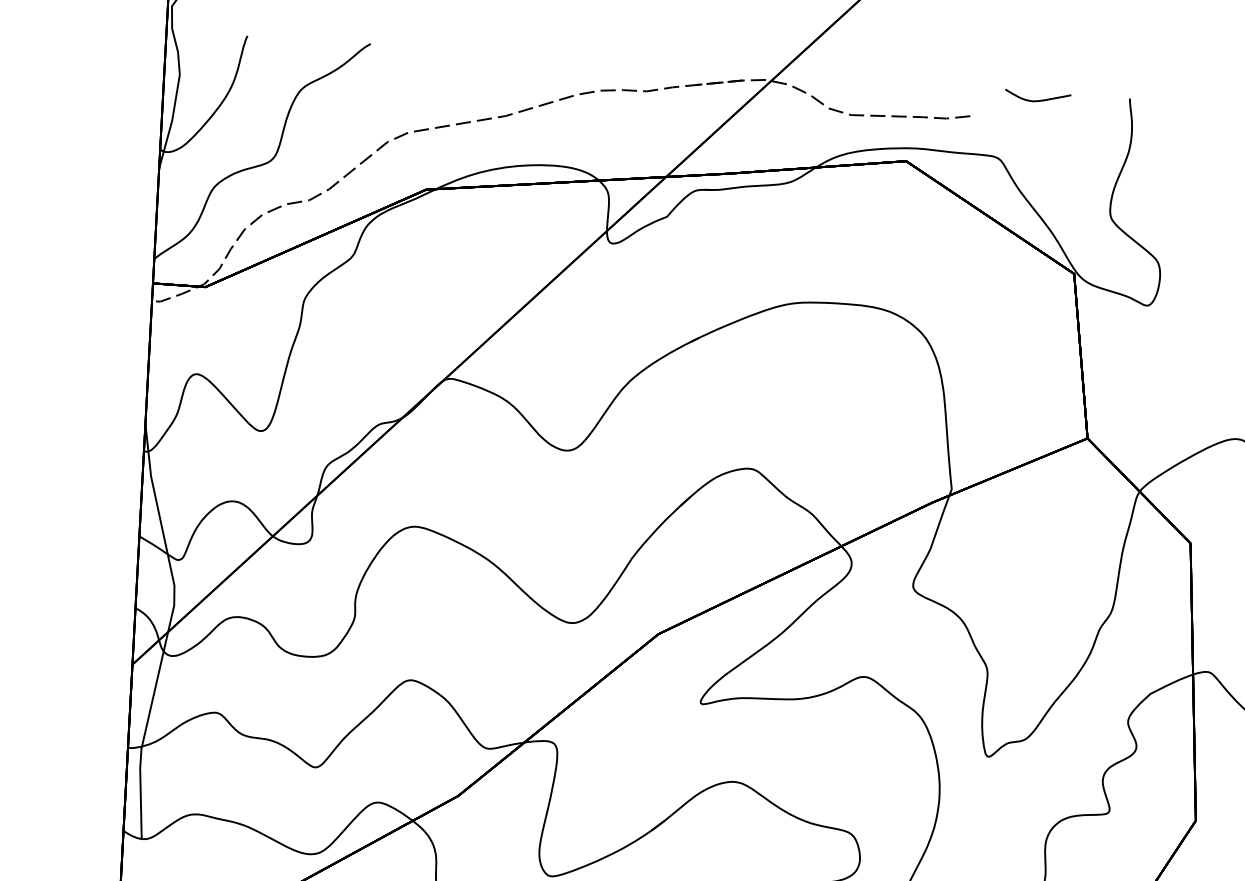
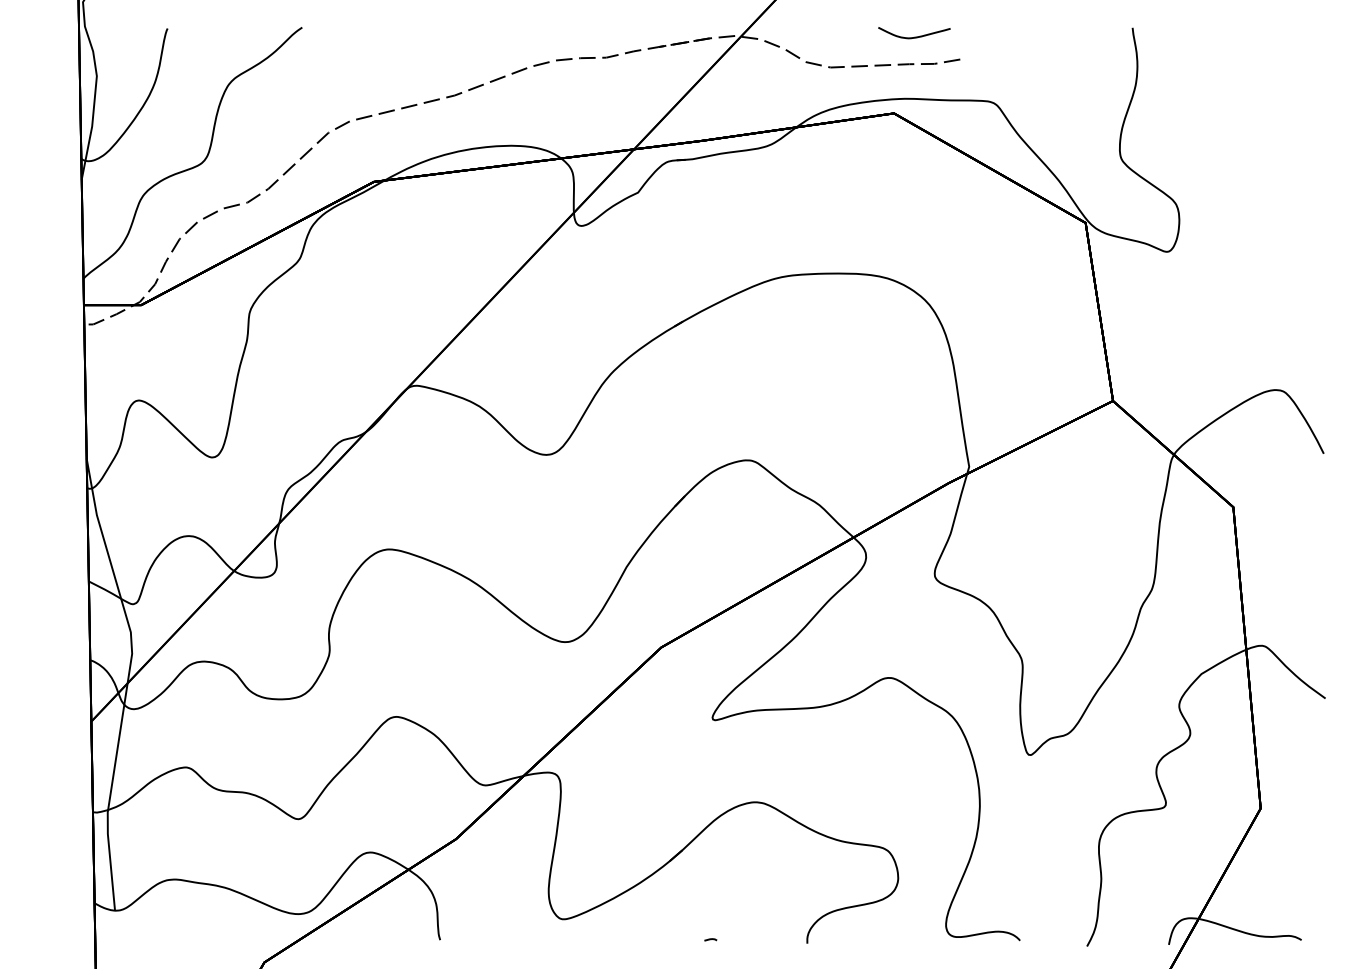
curve: (1037, 99) -> (914, 36), moved

